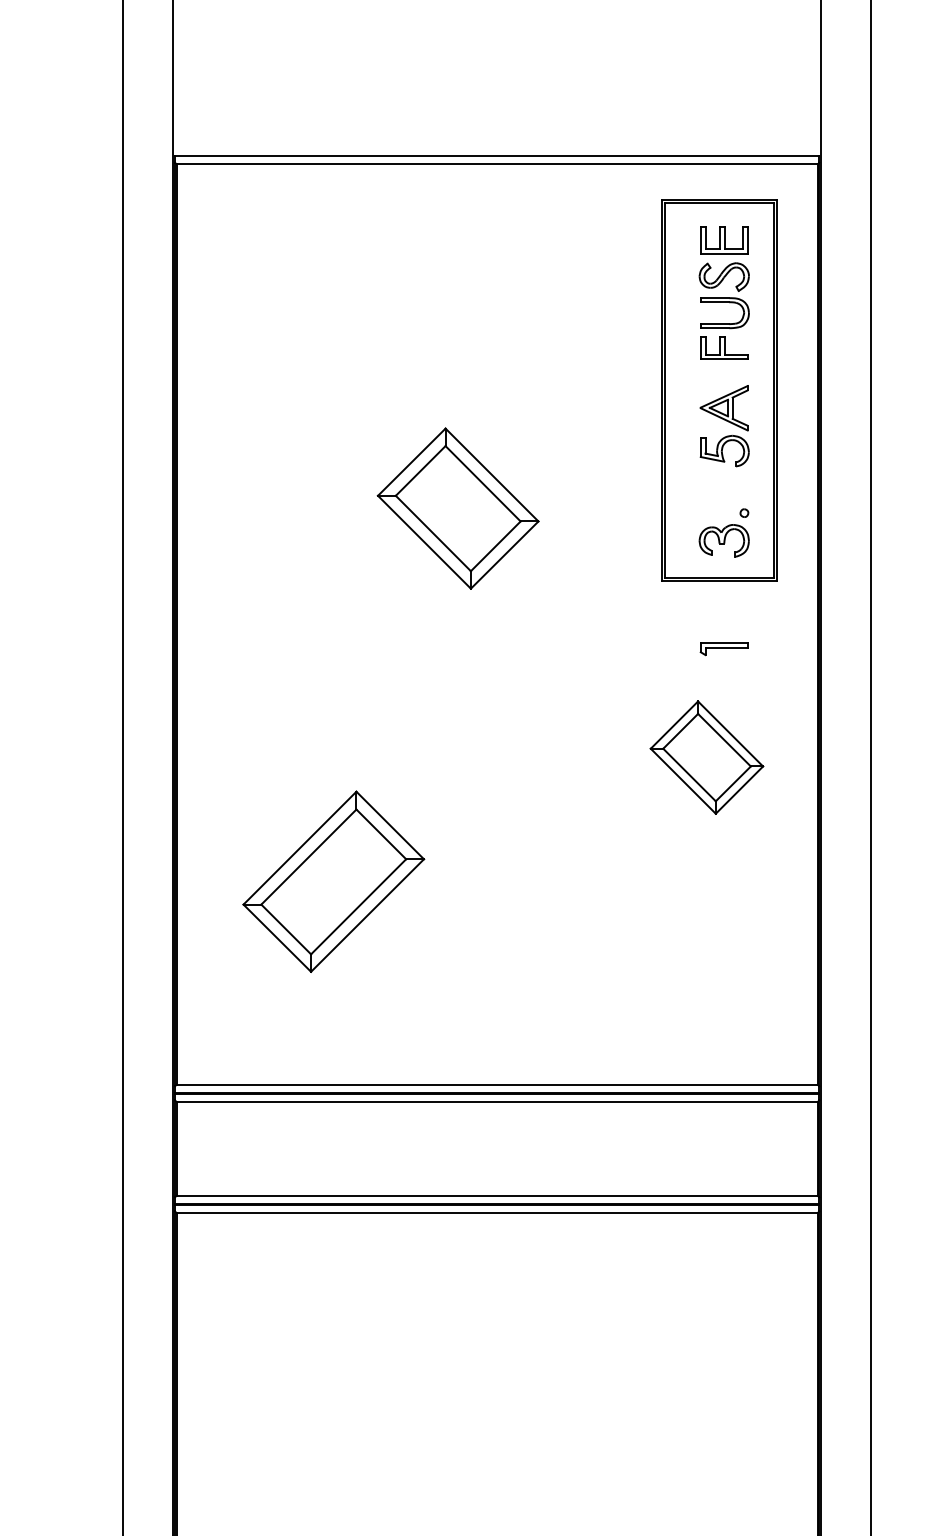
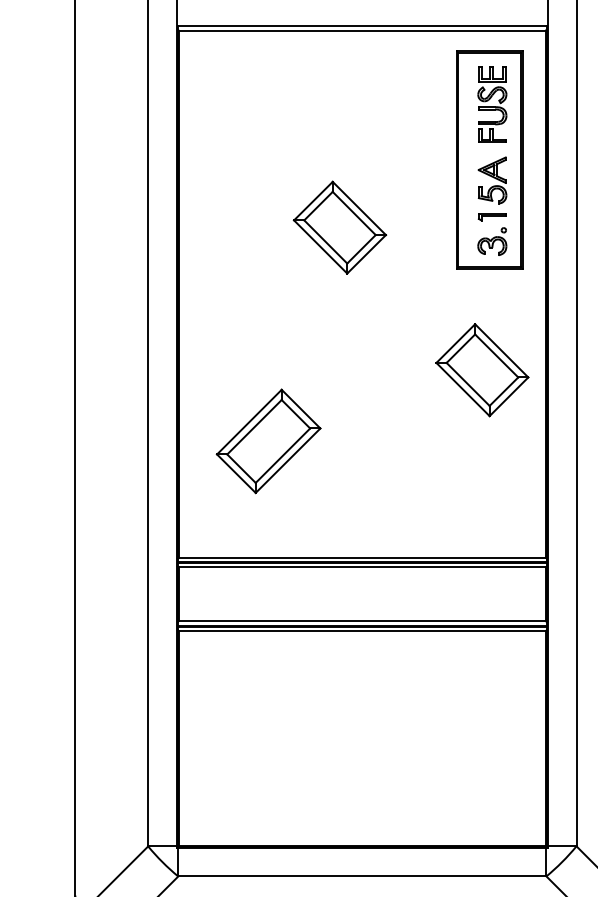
part: (722, 649) -> (491, 217), moved
part: (707, 757) -> (482, 370), size x1.43

